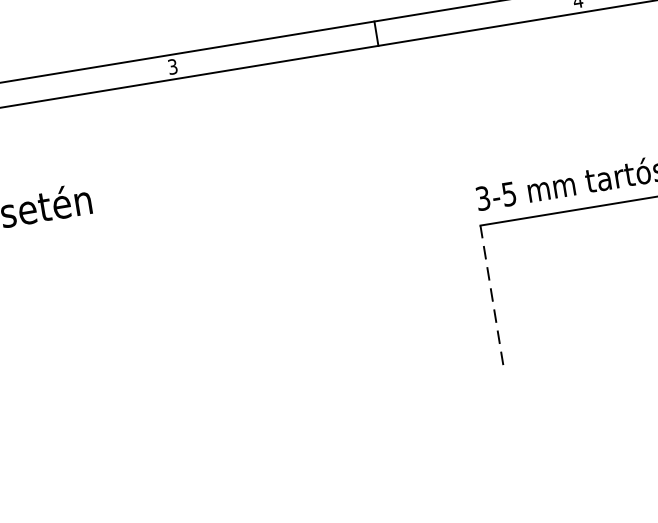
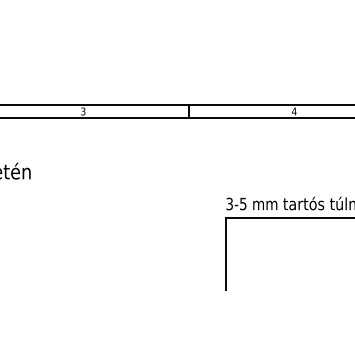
line: (492, 294) -> (226, 253), dashed -> solid

